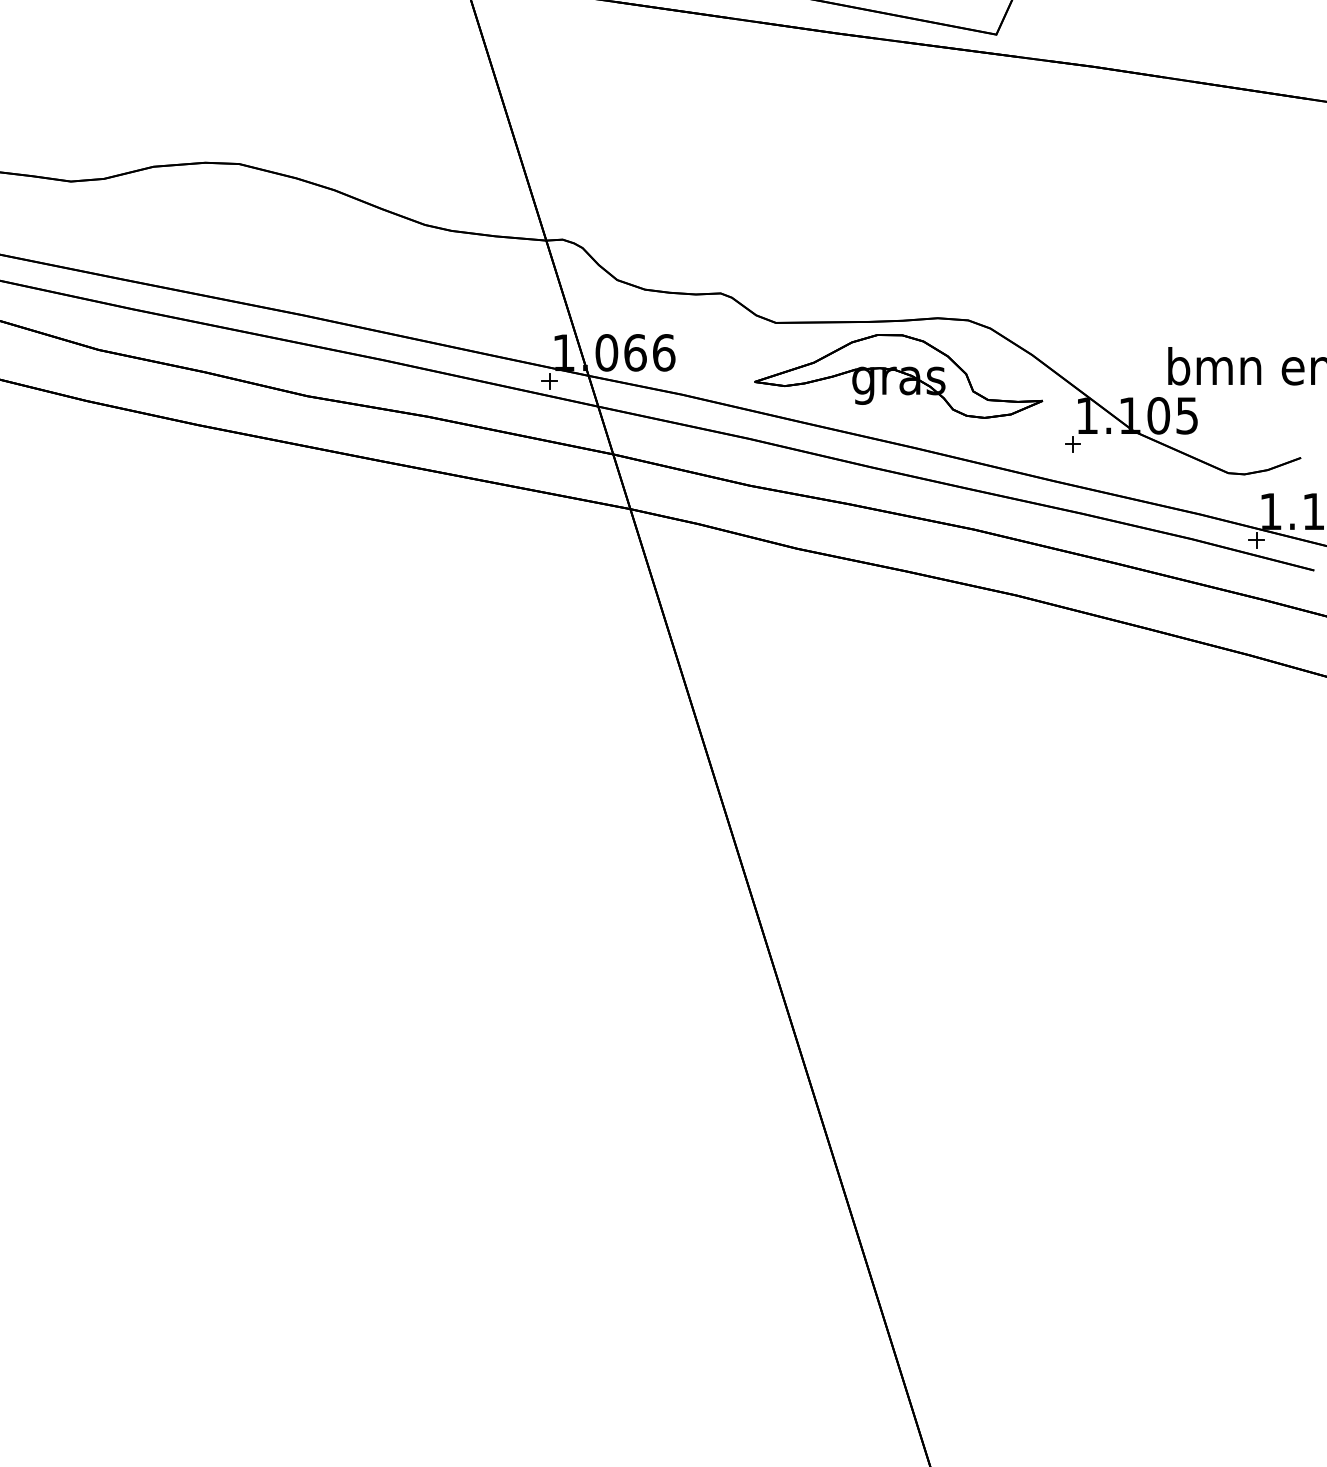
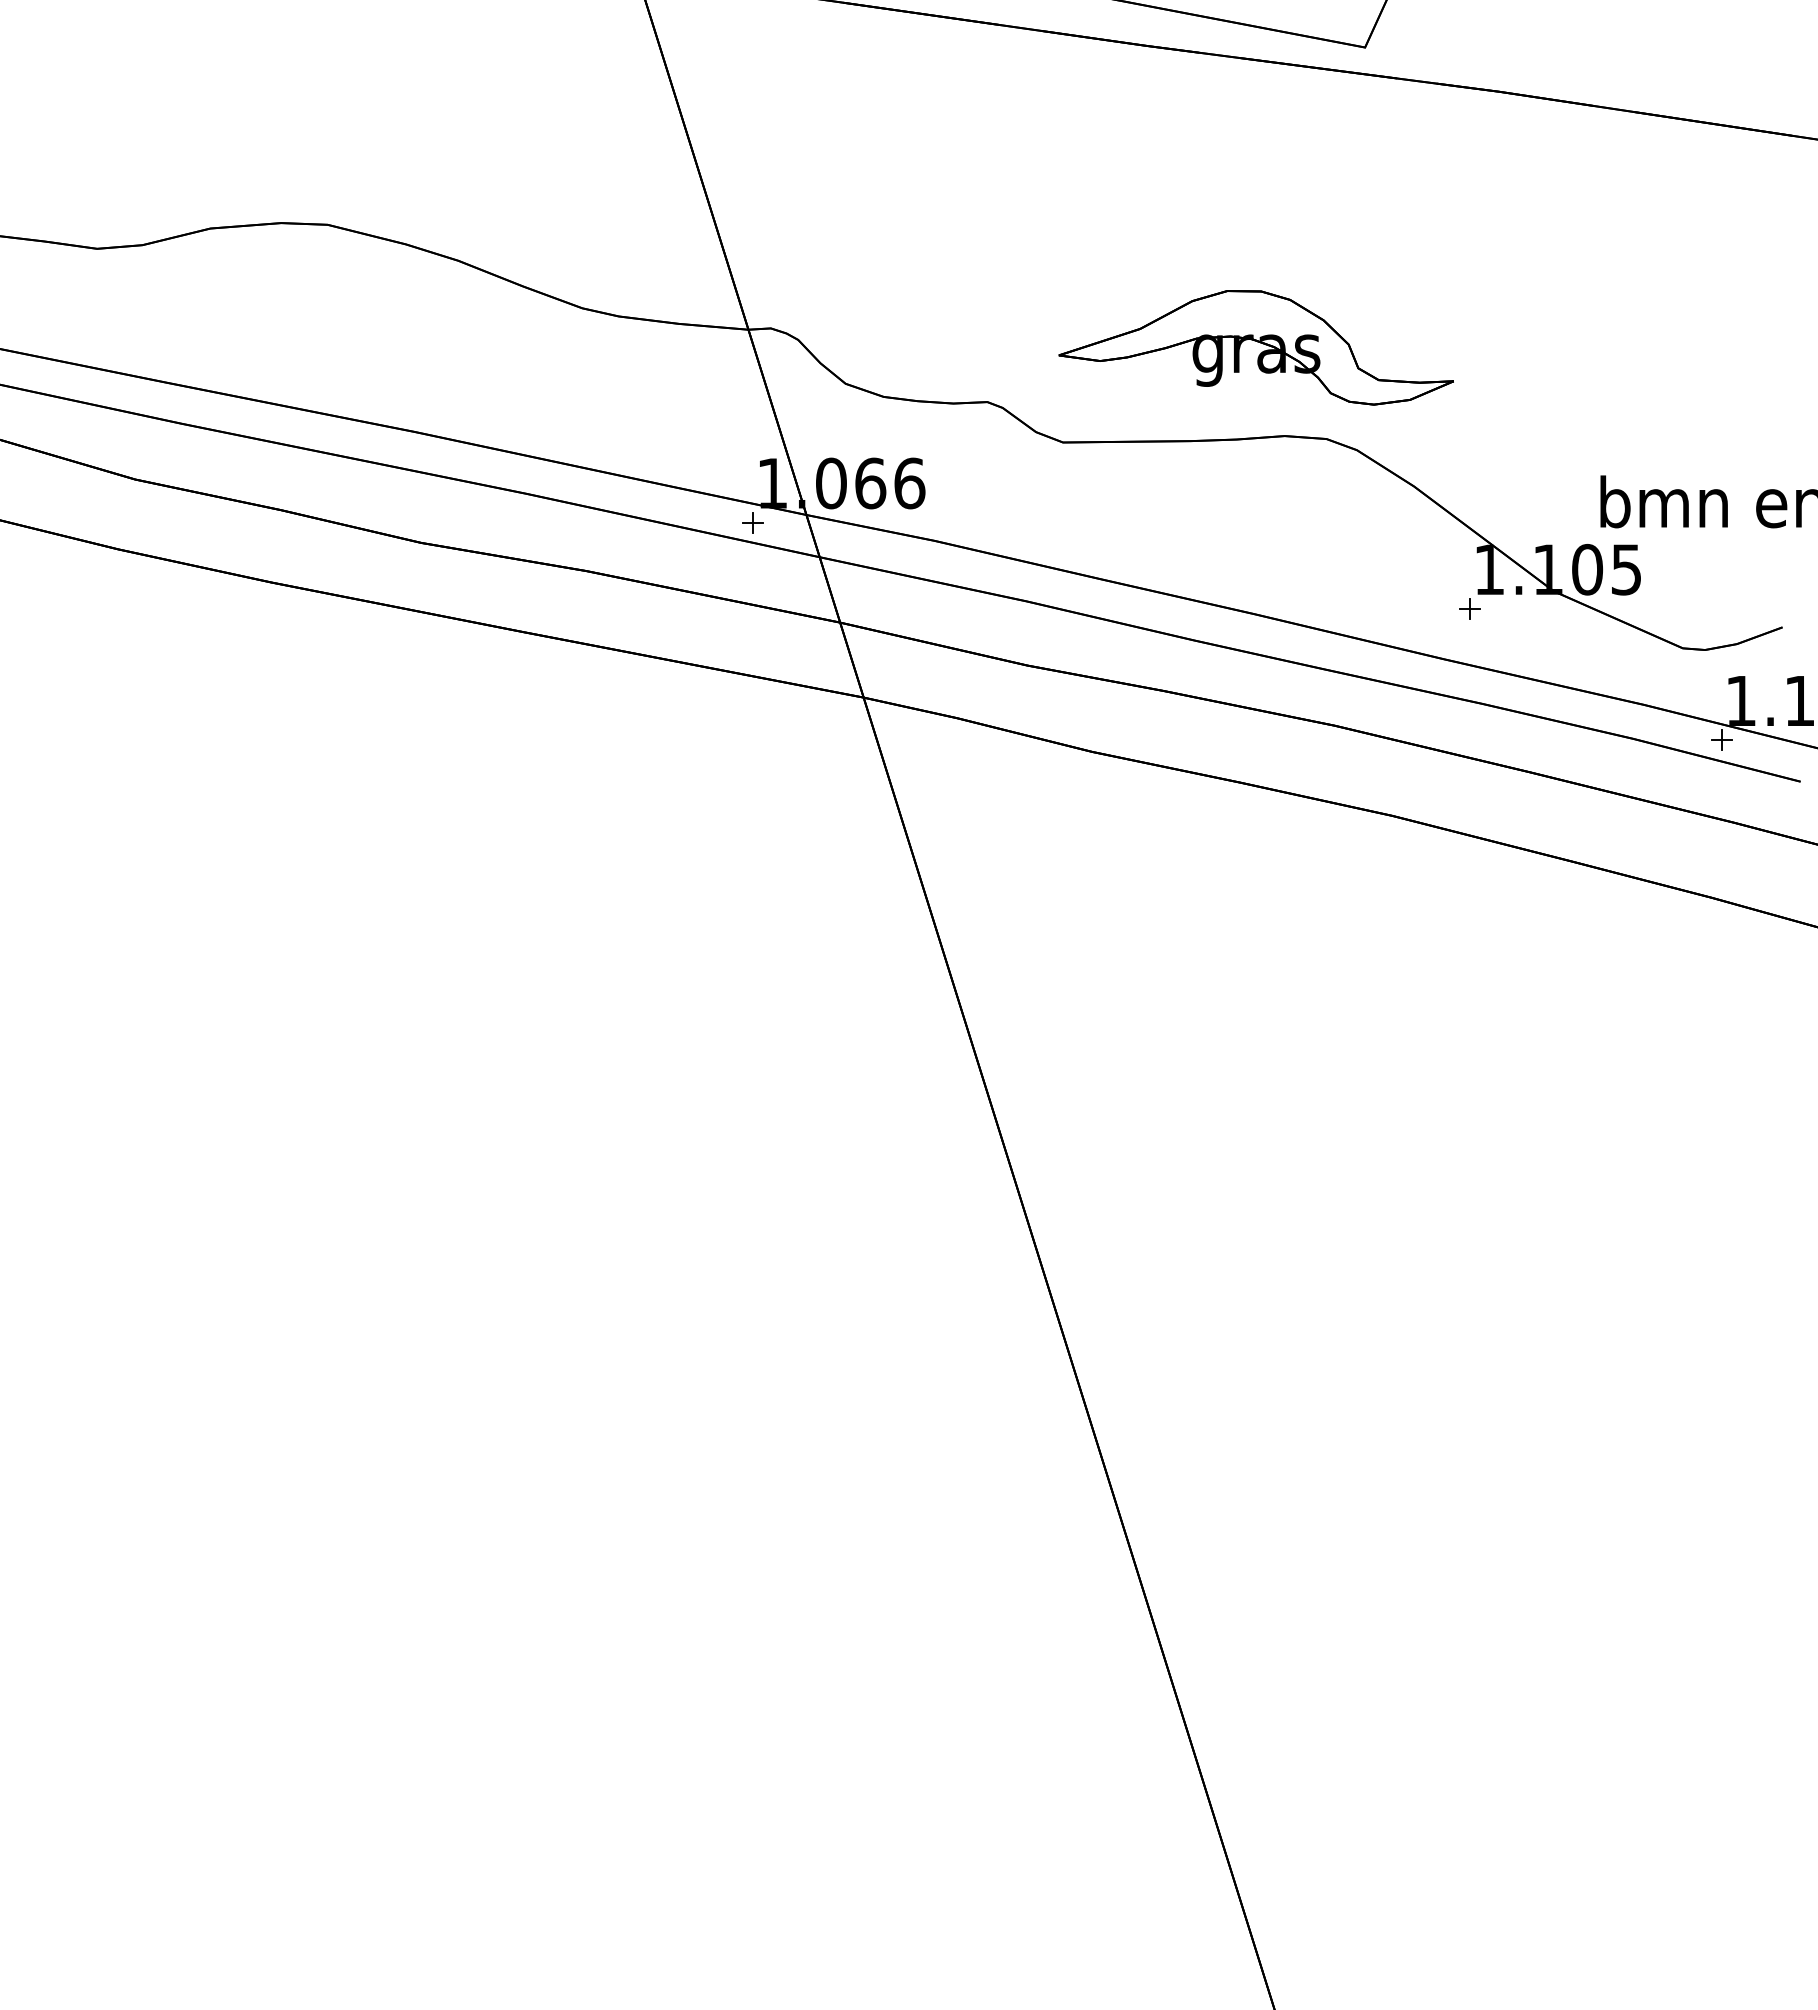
part: (898, 376) -> (1255, 347), moved

